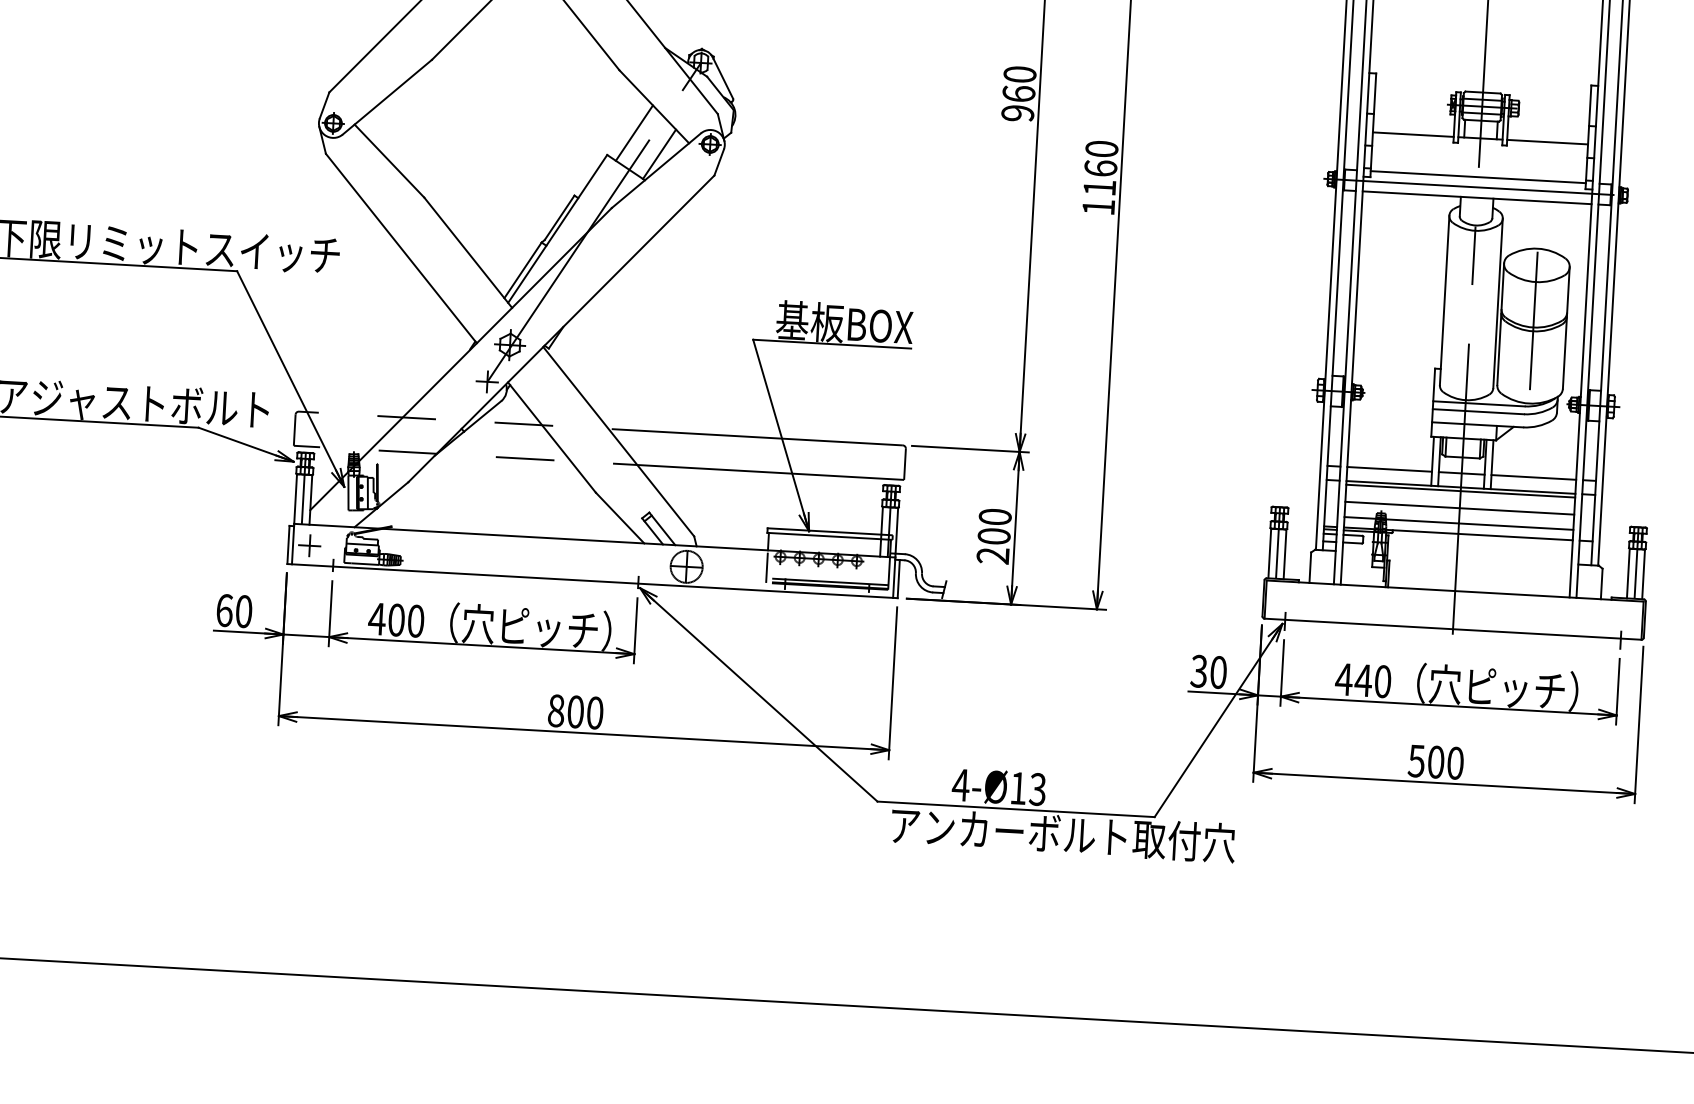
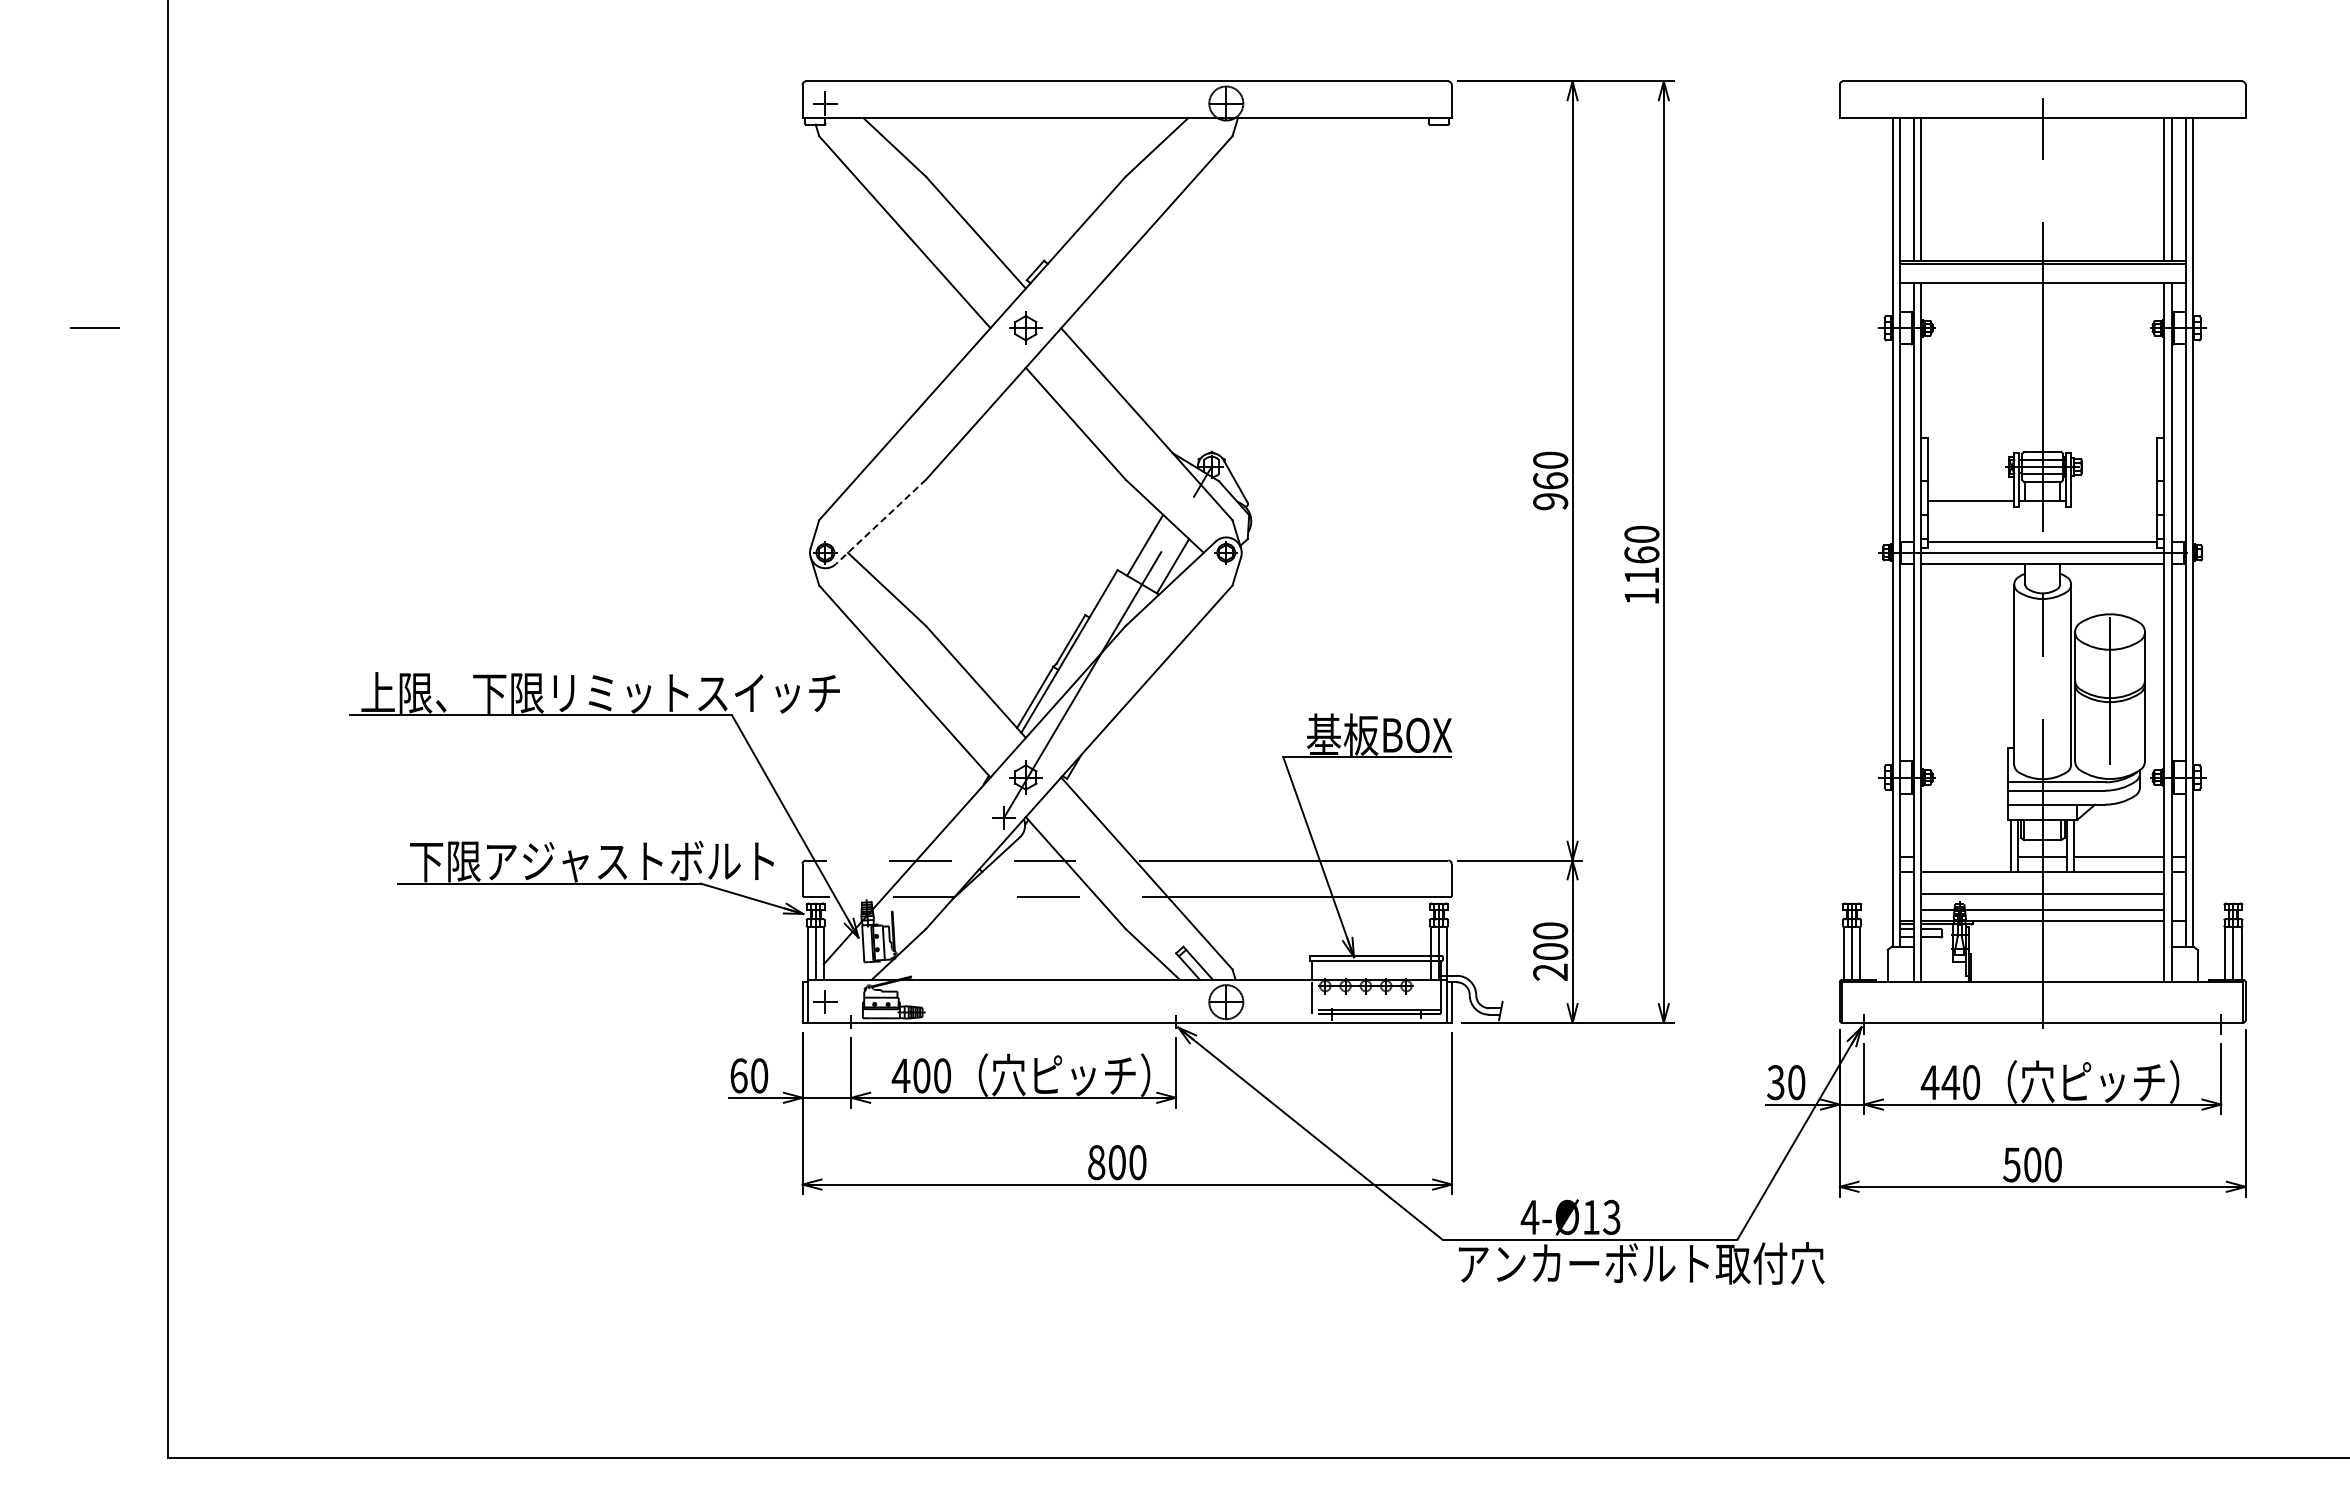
line: (387, 96) -> (881, 521), solid -> dashed
line: (1547, 141) -> (2114, 500), removed
line: (1389, 469) -> (1965, 857), removed
line: (1460, 490) -> (2042, 875), removed

